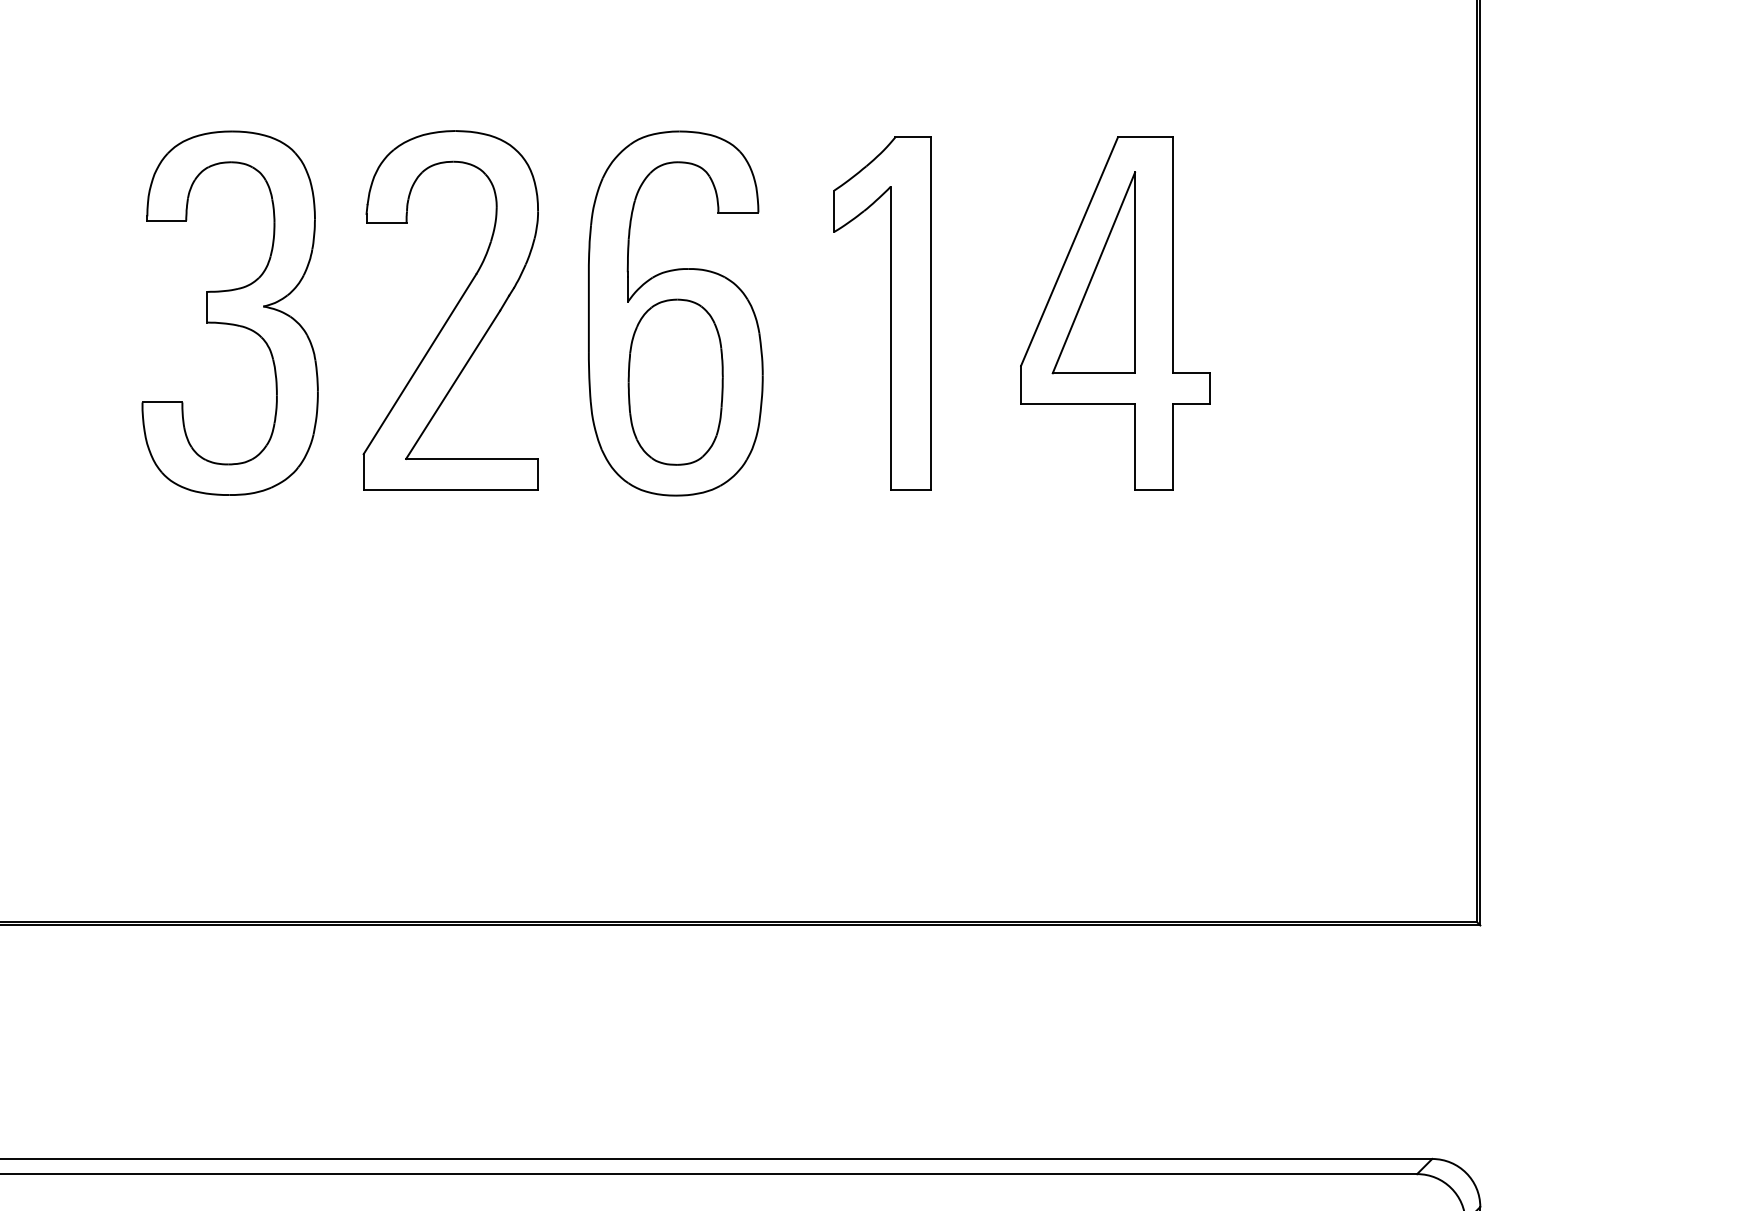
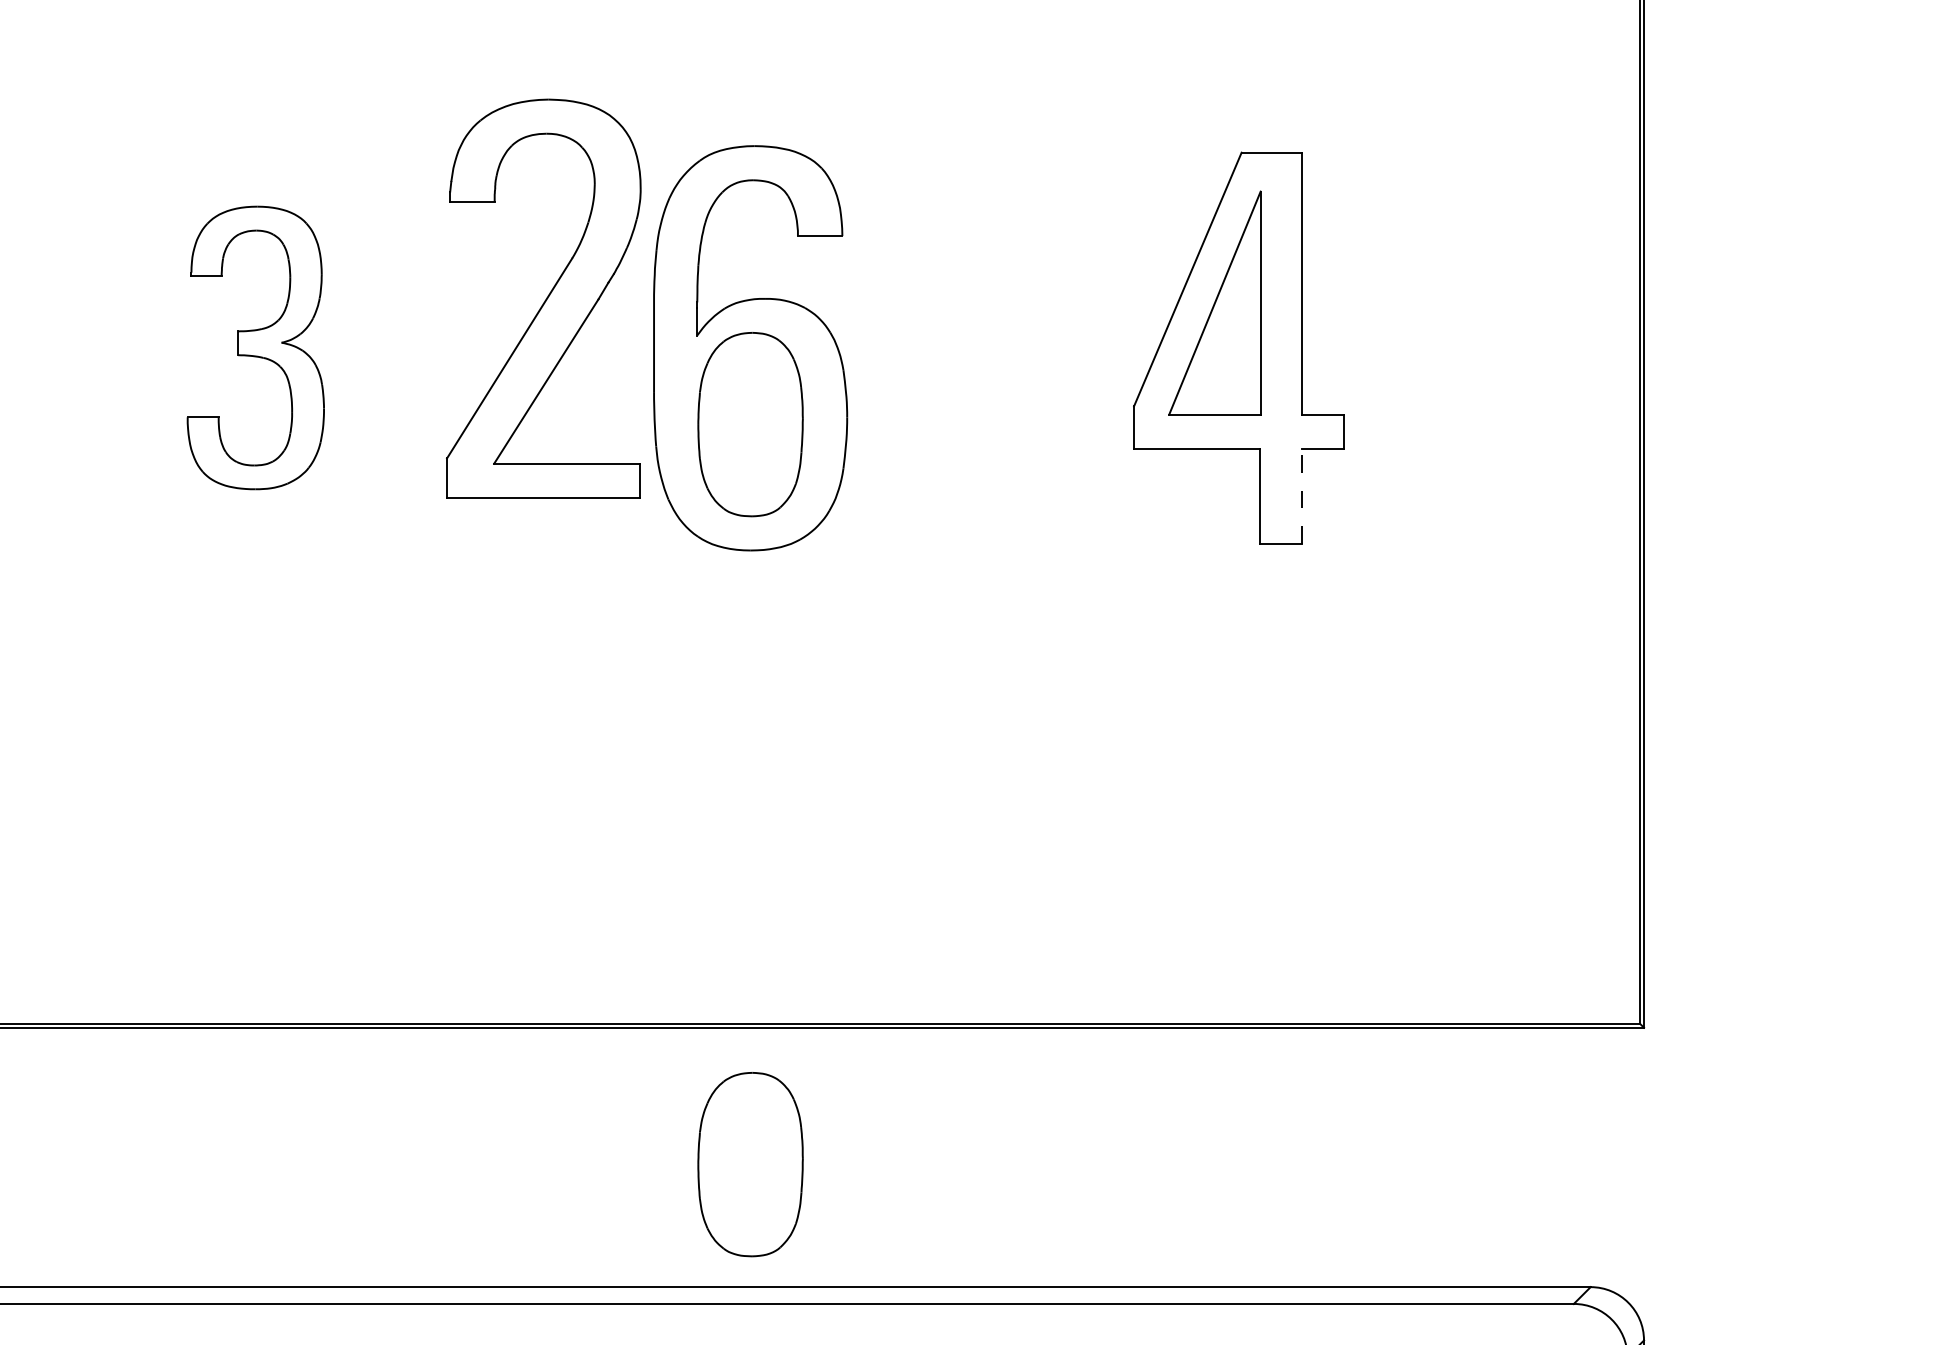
part: (450, 310) -> (543, 298), moved
part: (229, 312) -> (255, 347), size x0.7
part: (890, 313) -> (988, 348), removed
line: (1172, 447) -> (1302, 496), solid -> dashed
part: (675, 1048) -> (750, 1164), added

